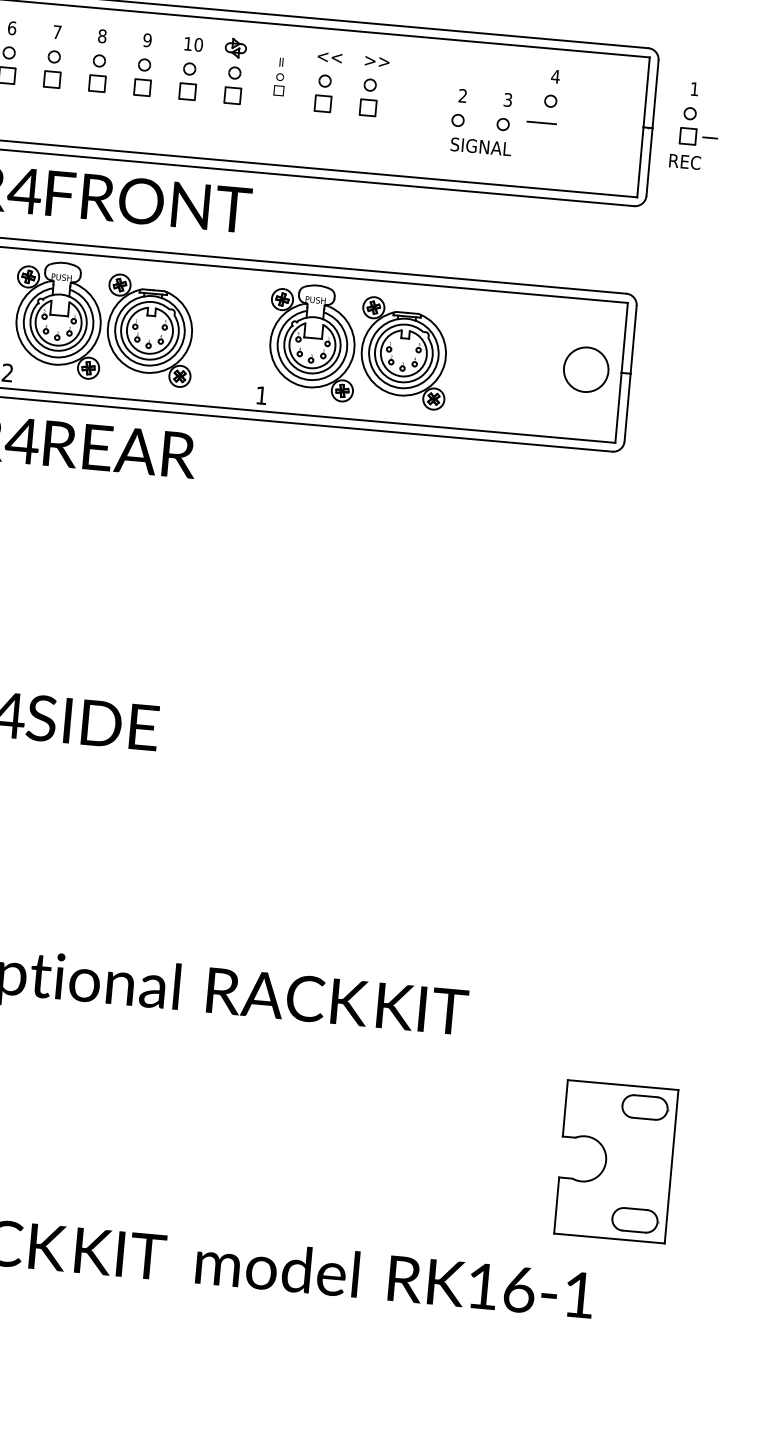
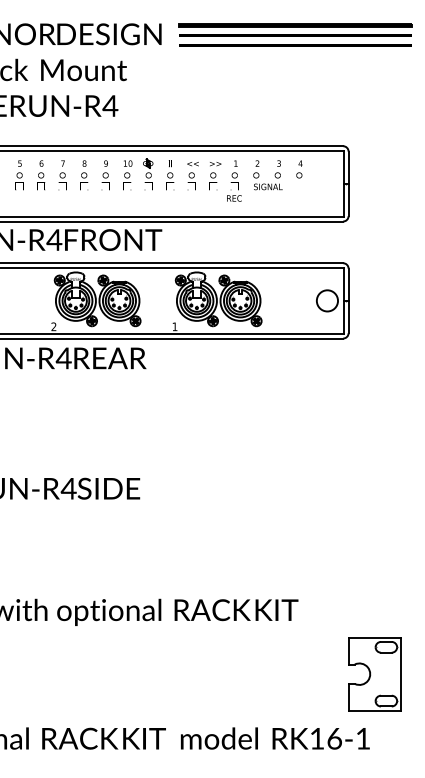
part: (280, 77) -> (170, 175), size x1.67
text: (481, 122) -> (267, 175), moved
text: (688, 124) -> (234, 180), moved

